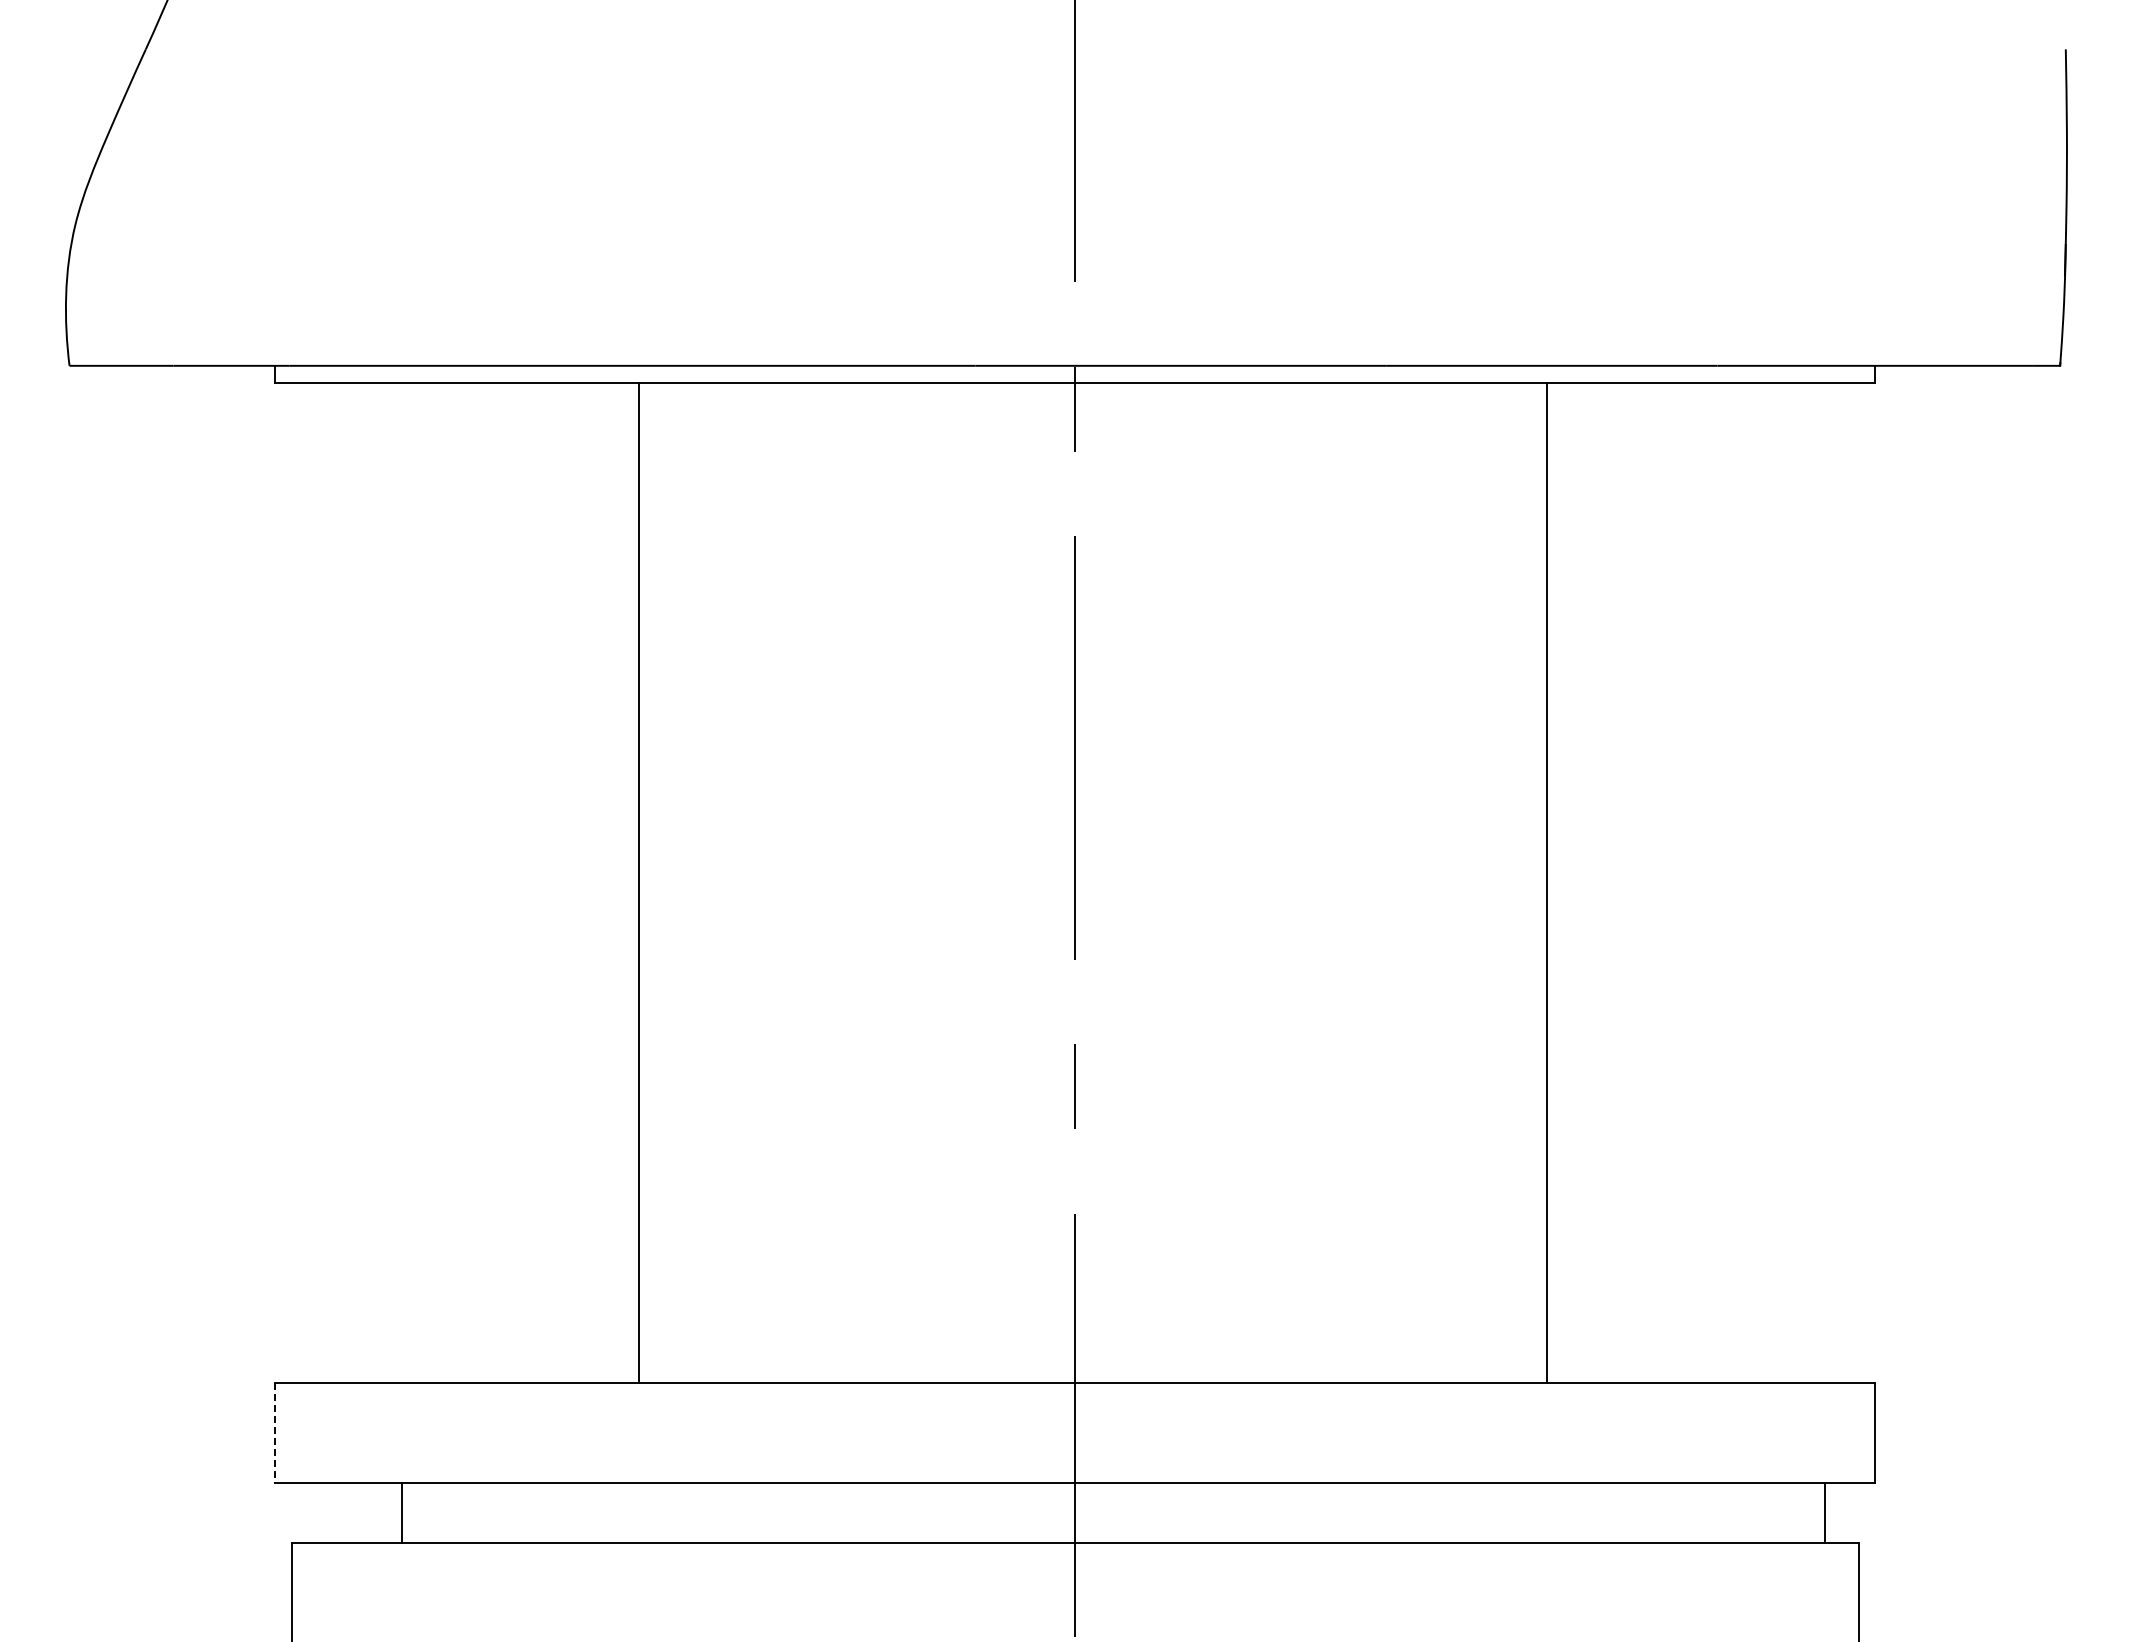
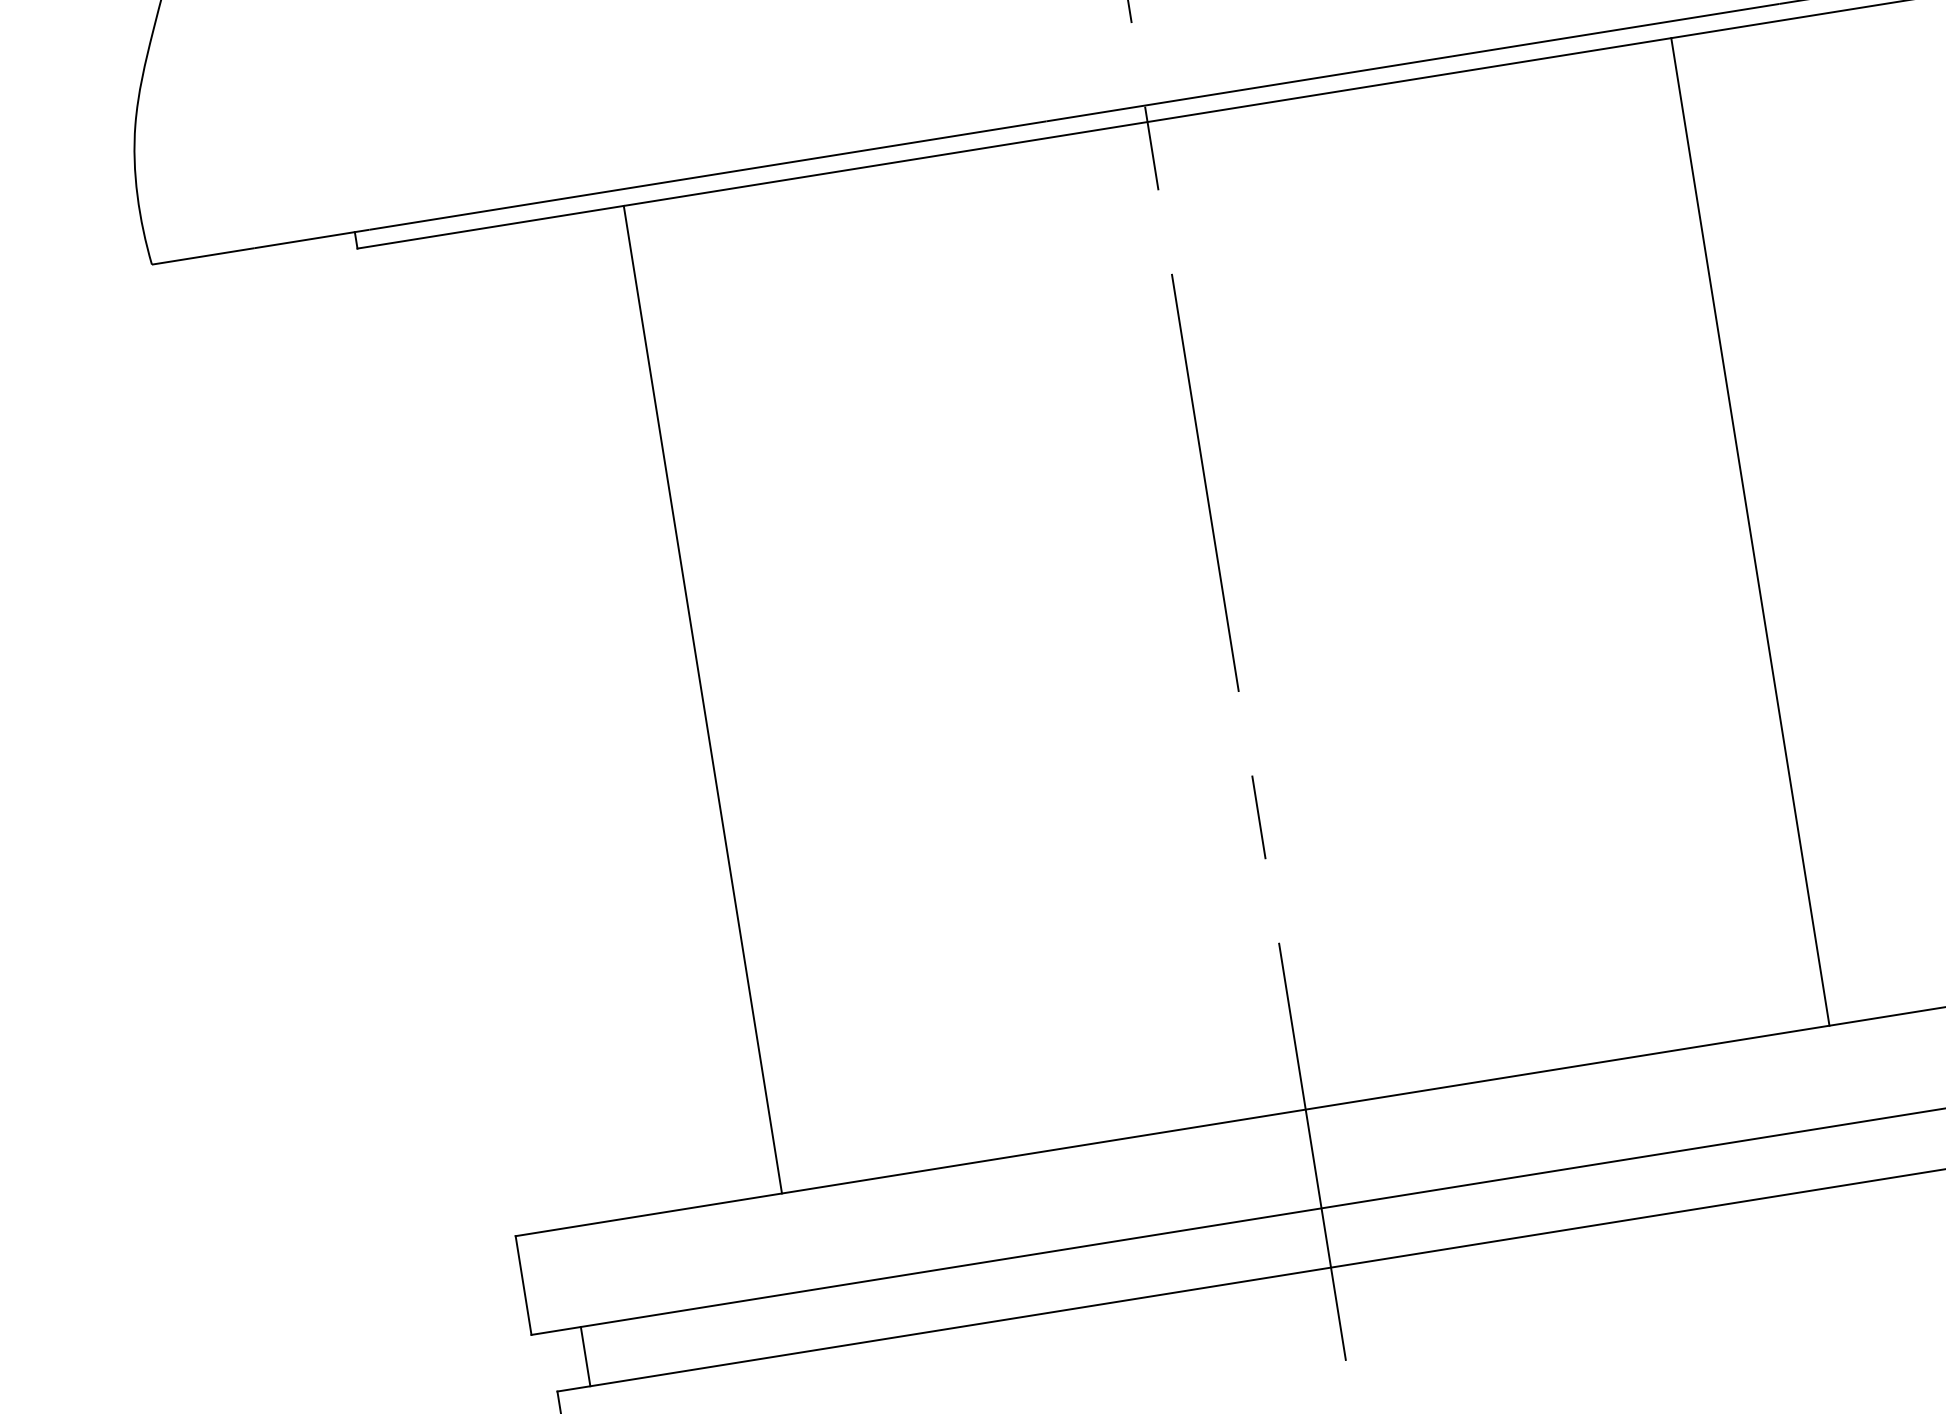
line: (638, 882) -> (702, 699), moved
line: (1546, 882) -> (1750, 531), moved
line: (275, 1433) -> (524, 1286), dashed -> solid
line: (402, 1512) -> (586, 1356), moved

